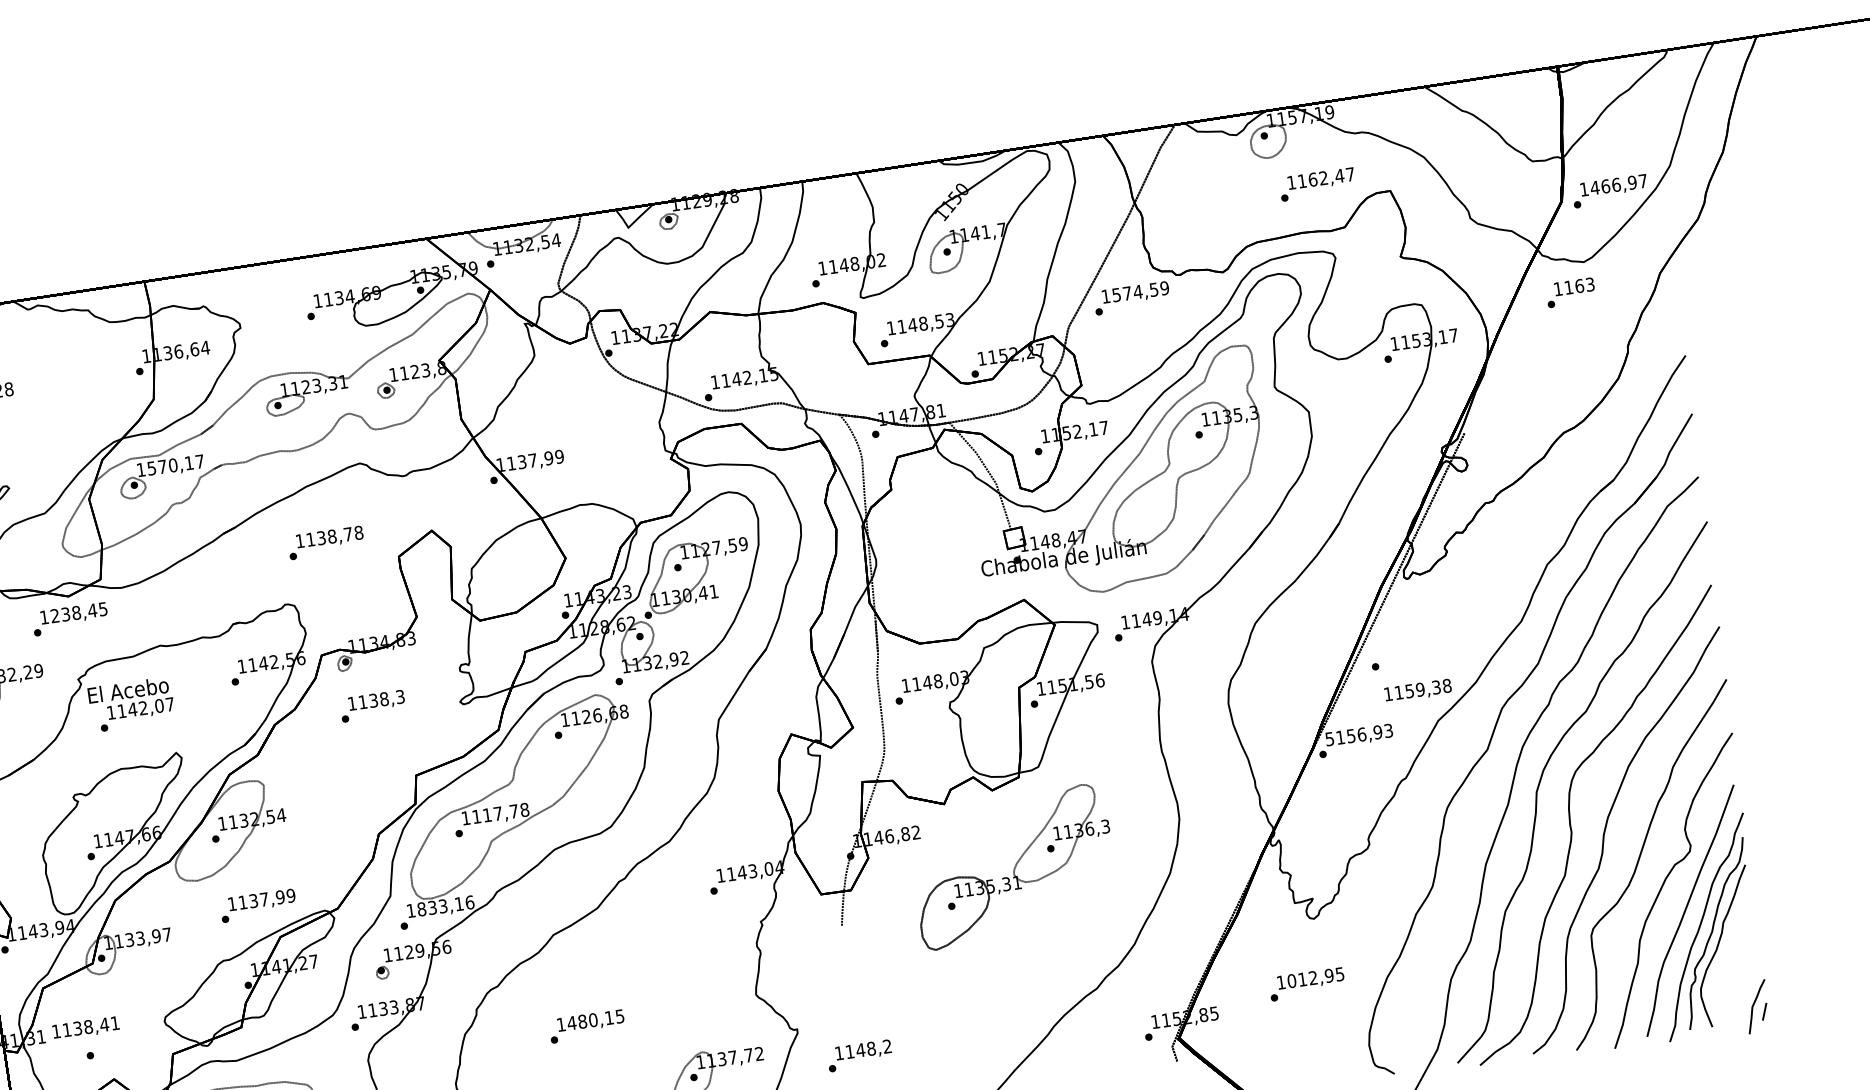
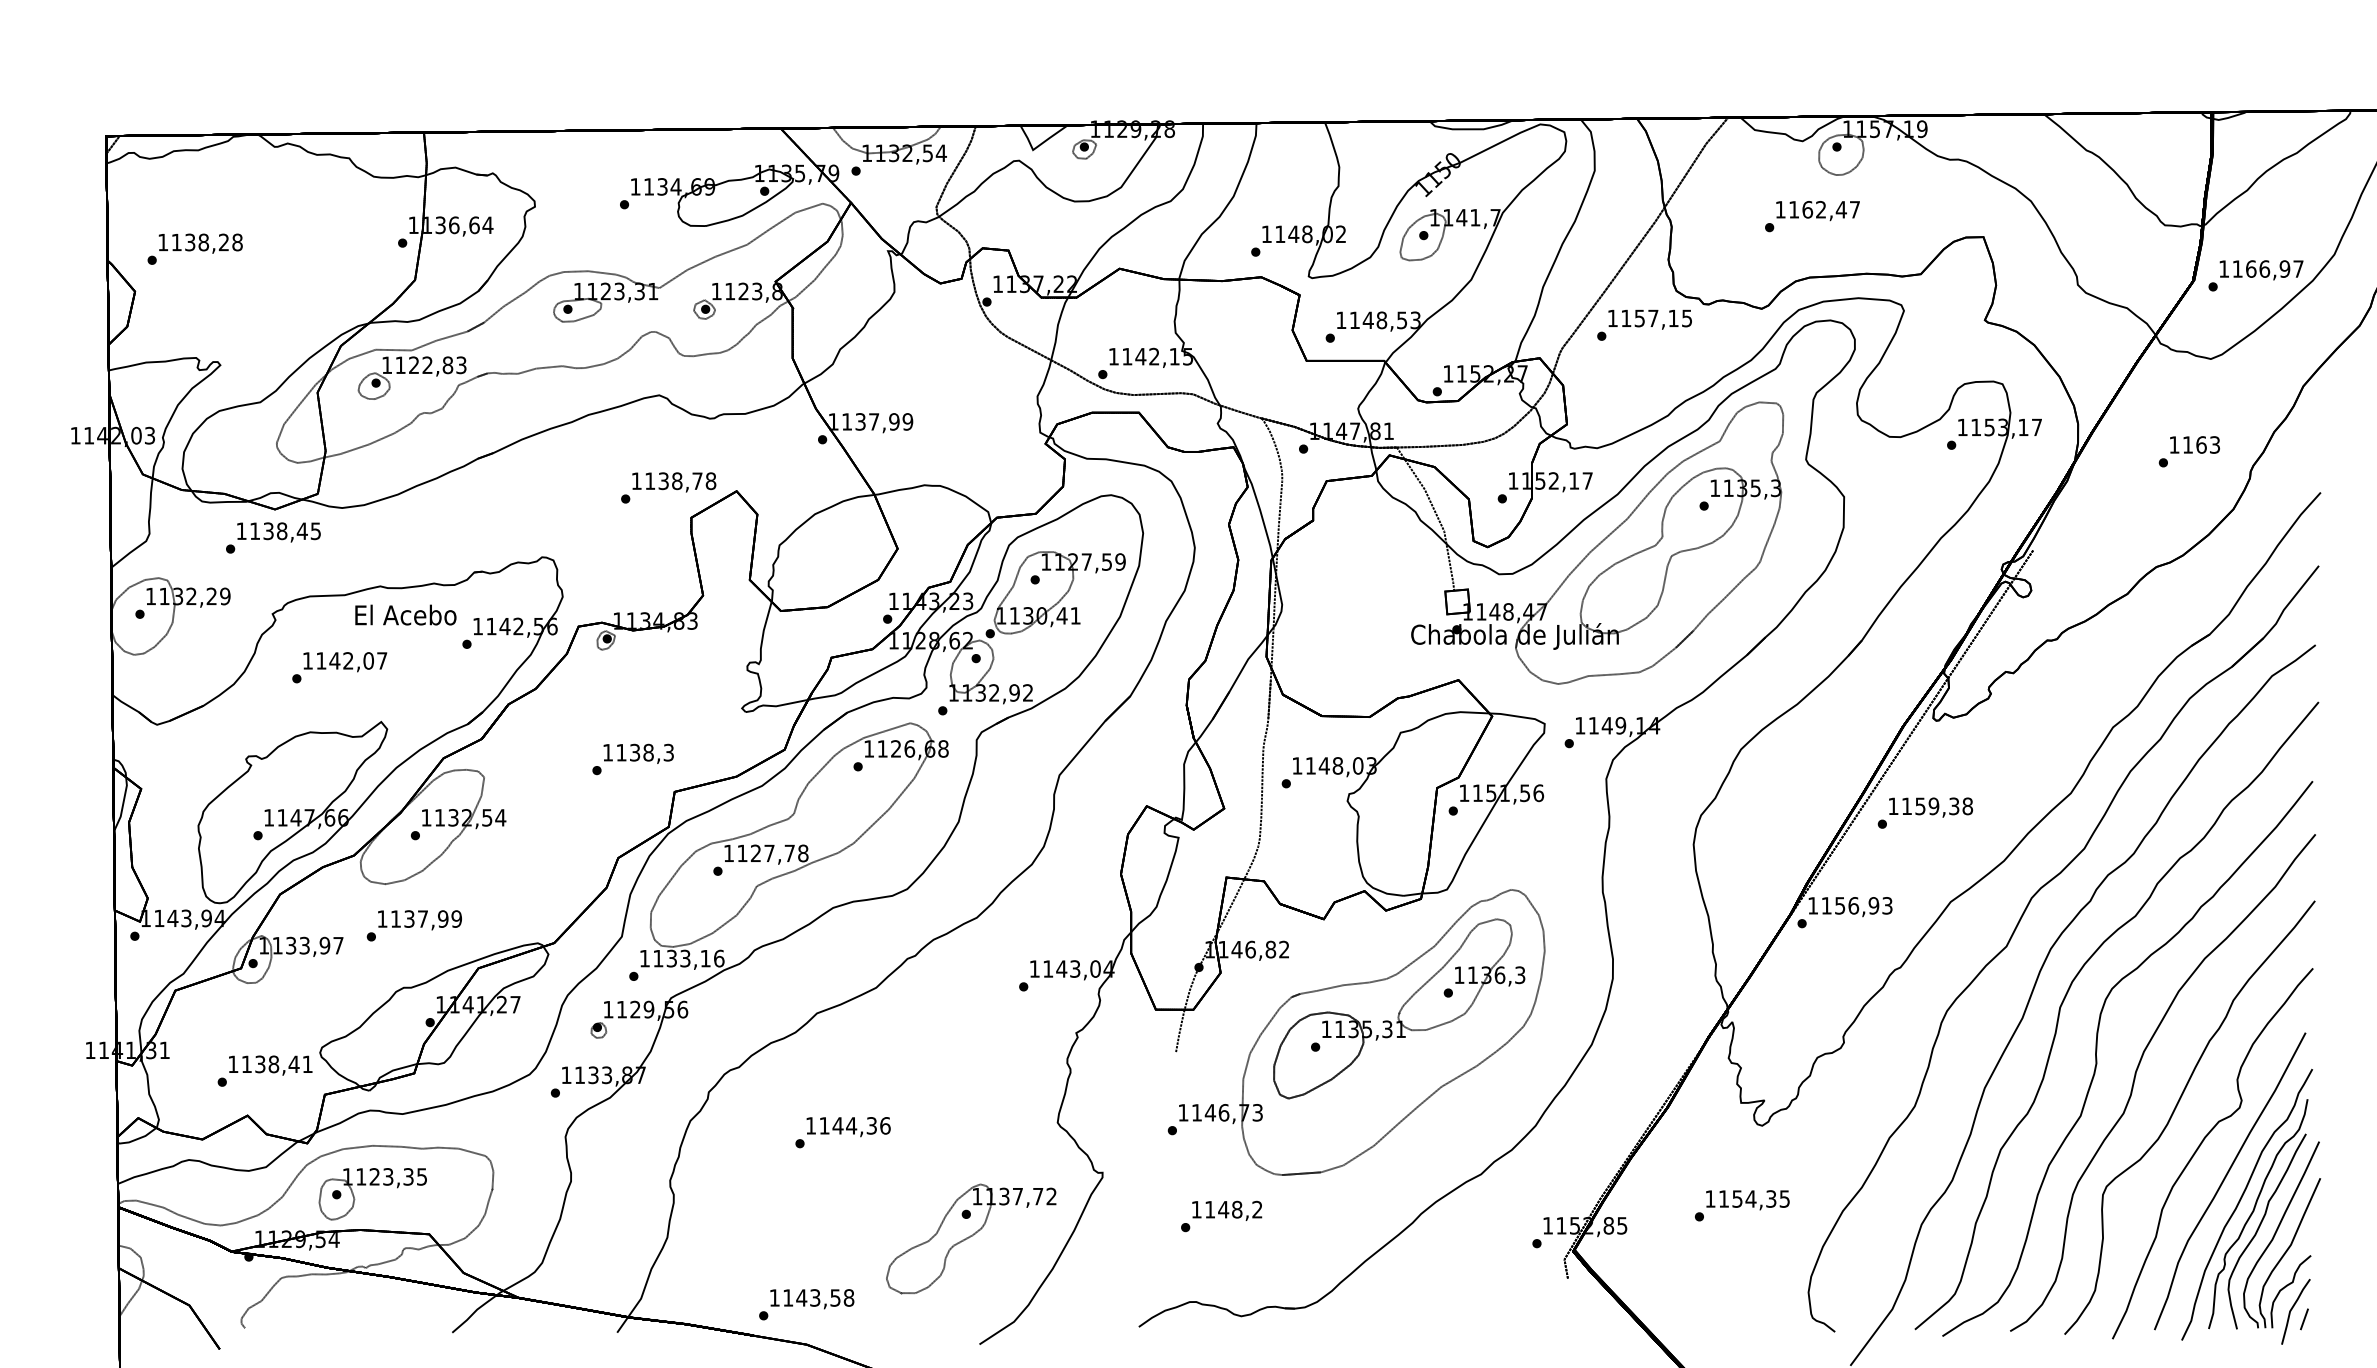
text: (1317, 184) -> (1812, 216), moved
text: (1594, 187) -> (2237, 268), 1466,97 -> 1166,97
text: (1140, 291) -> (1656, 318), 1574,59 -> 1157,15
text: (1570, 292) -> (2188, 451), moved
text: (175, 465) -> (430, 365), 1570,17 -> 1122,83
text: (325, 542) -> (668, 487), moved
text: (54, 615) -> (254, 530), 1238,45 -> 1138,45
text: (127, 689) -> (405, 614), moved
text: (1418, 690) -> (1931, 807), moved
text: (372, 706) -> (632, 759), moved
text: (1330, 738) -> (1813, 905), 5156,93 -> 1156,93
text: (486, 814) -> (755, 852), 1117,78 -> 1127,78
part: (982, 890) -> (1356, 1032), added
text: (257, 905) -> (413, 925), moved
text: (421, 909) -> (658, 958), 1833,16 -> 1133,16
part: (1737, 947) -> (2282, 1234), added
text: (1310, 978) -> (1747, 1198), 1012,95 -> 1154,35
text: (595, 1019) -> (854, 1125), 1480,15 -> 1144,36
text: (85, 1028) -> (270, 1065), moved
text: (859, 1055) -> (1221, 1216), moved

